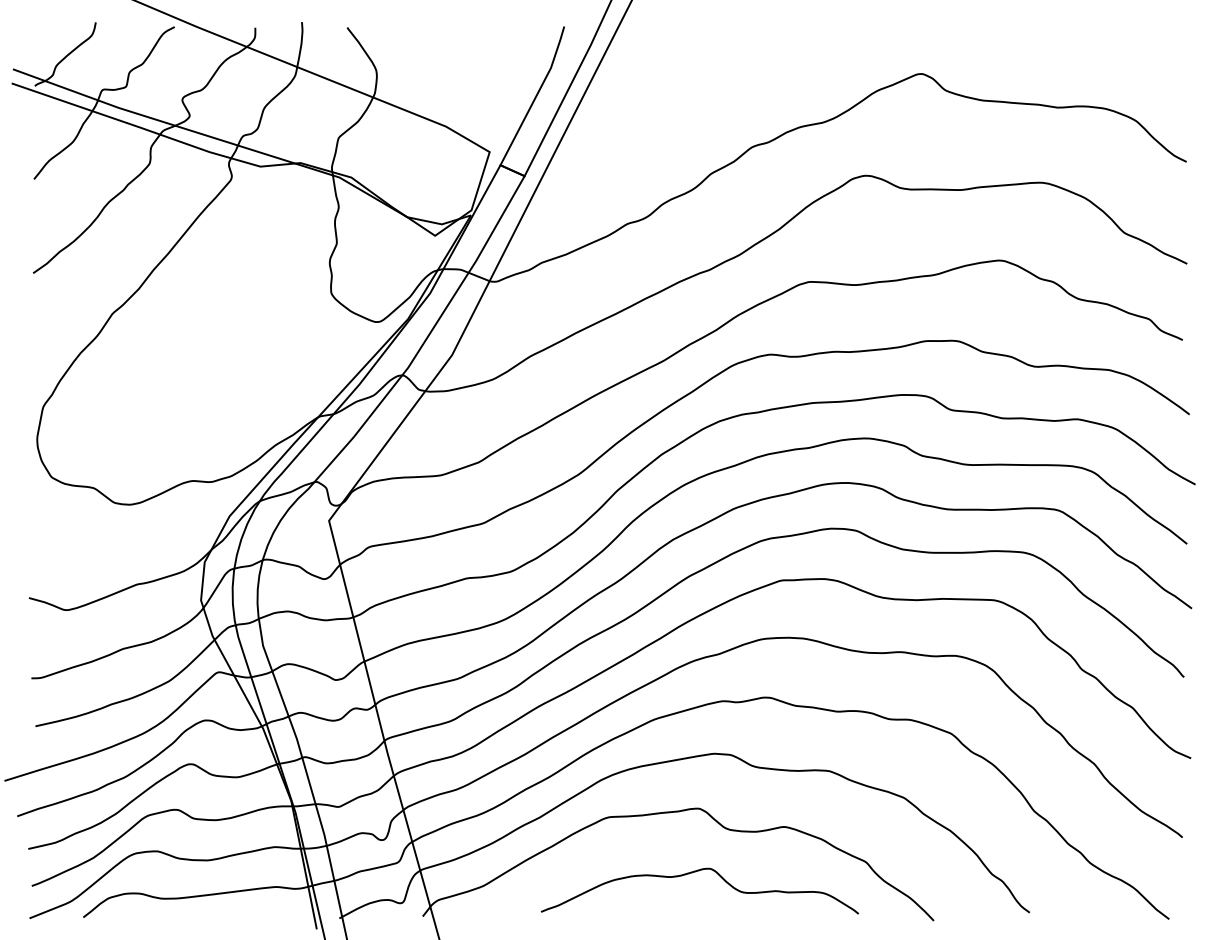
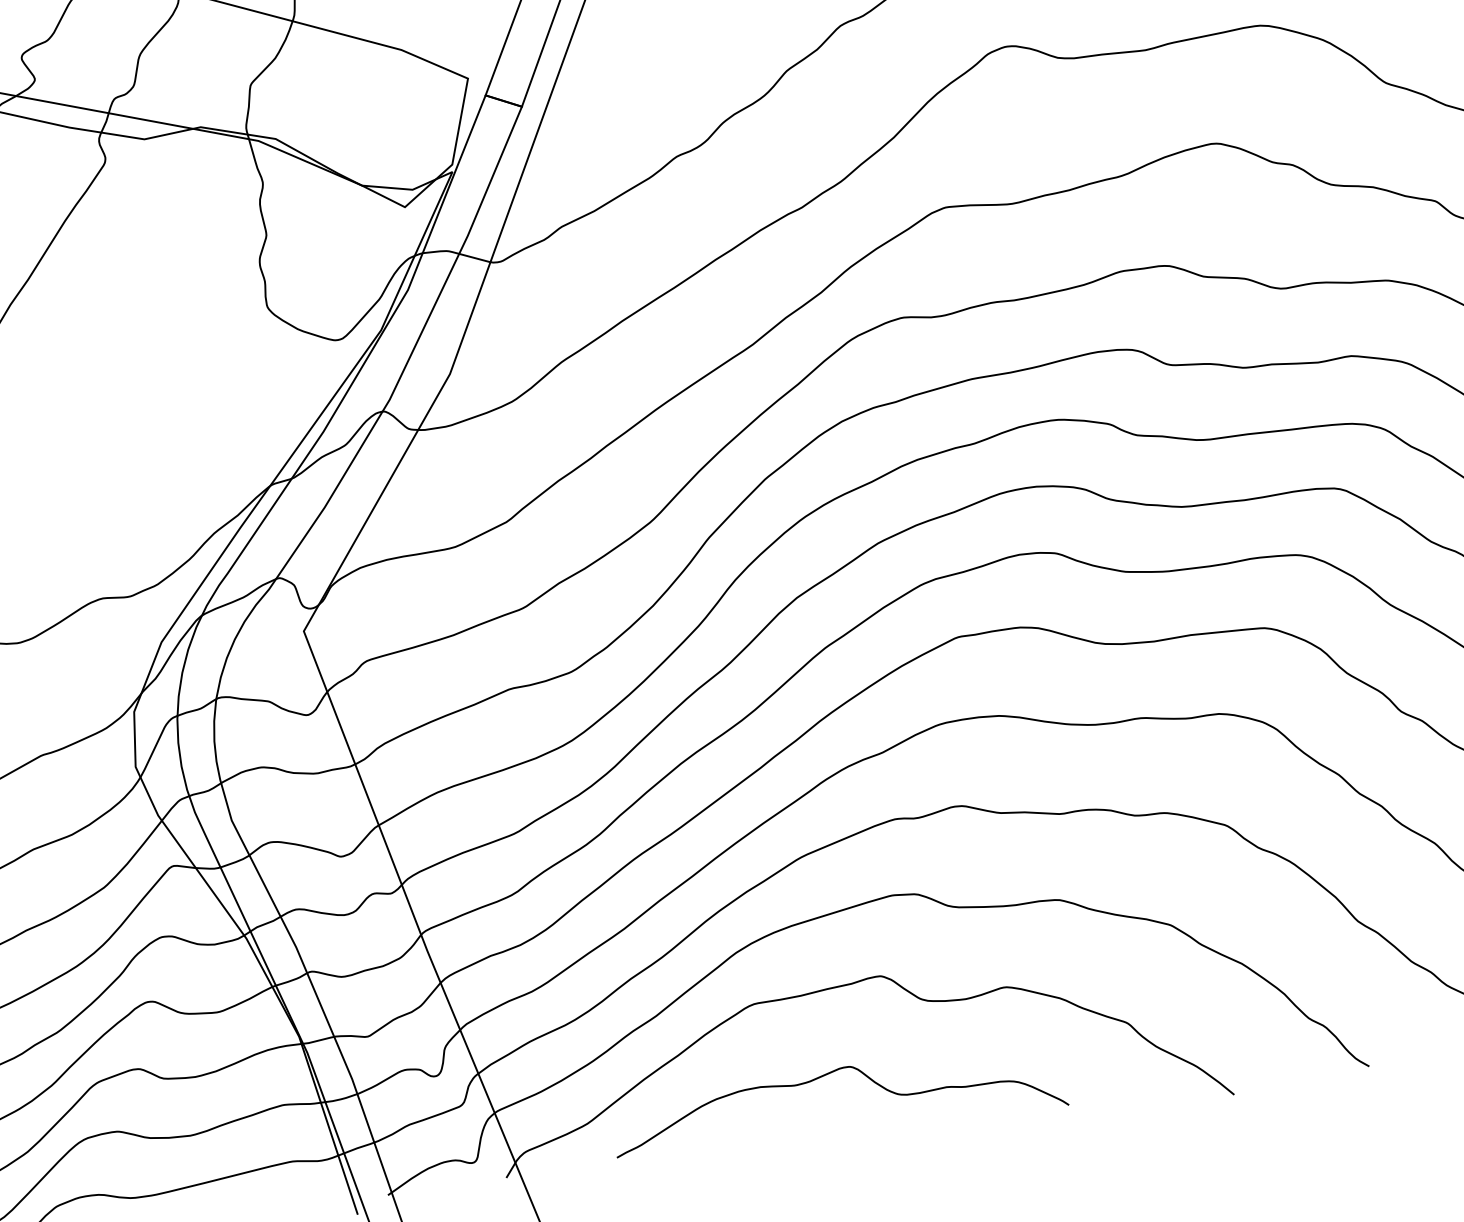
curve: (692, 873) -> (825, 1076), moved

